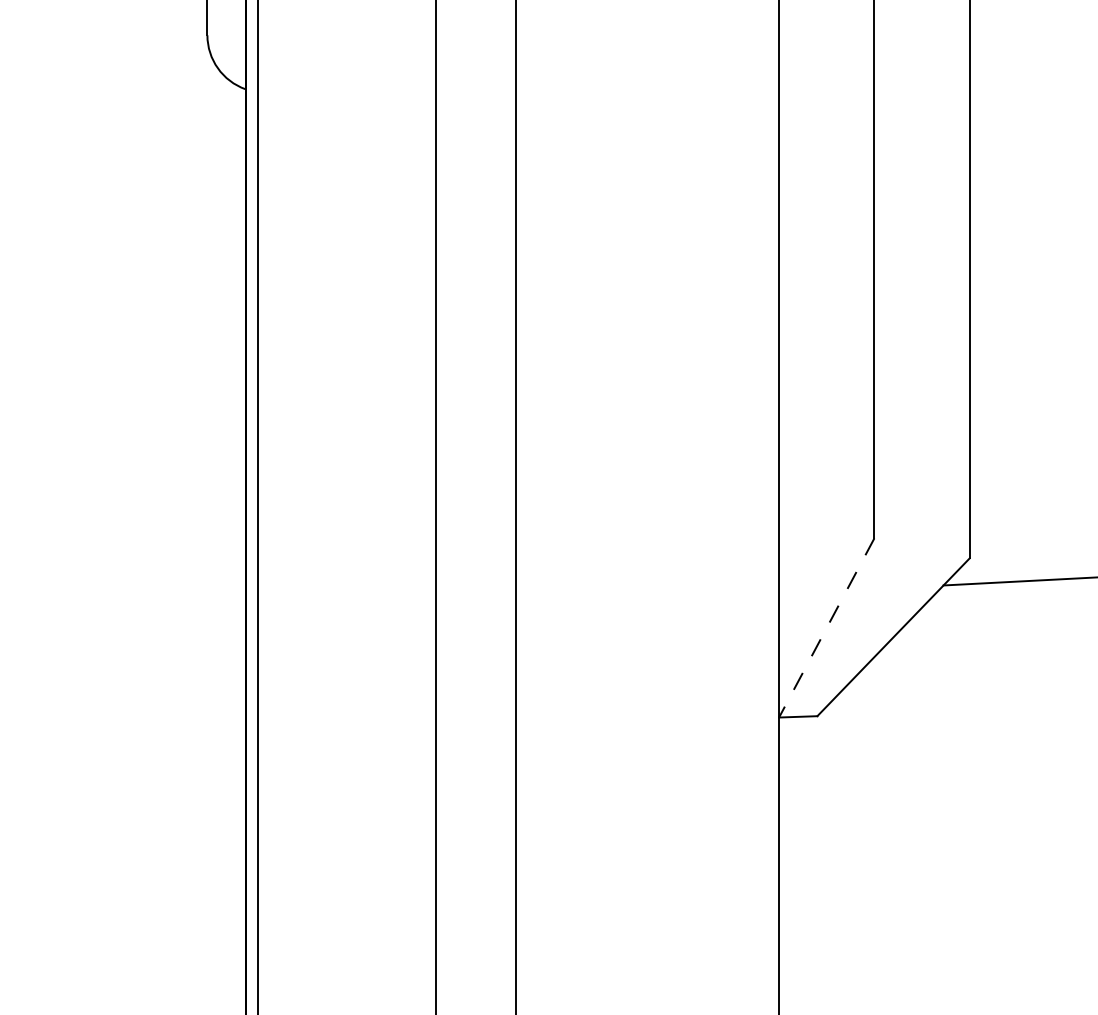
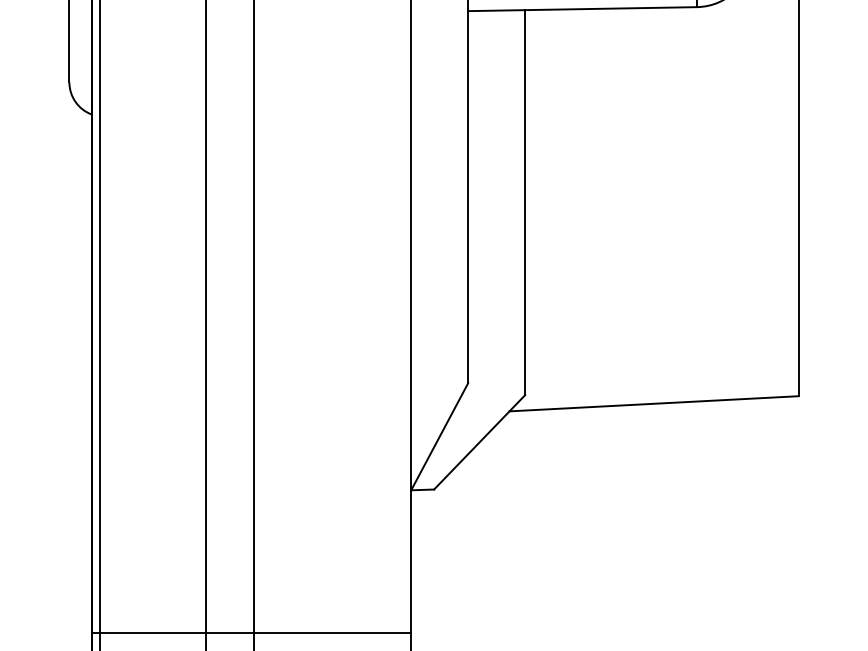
line: (826, 627) -> (439, 436), dashed -> solid
line: (511, 955) -> (251, 632), added

